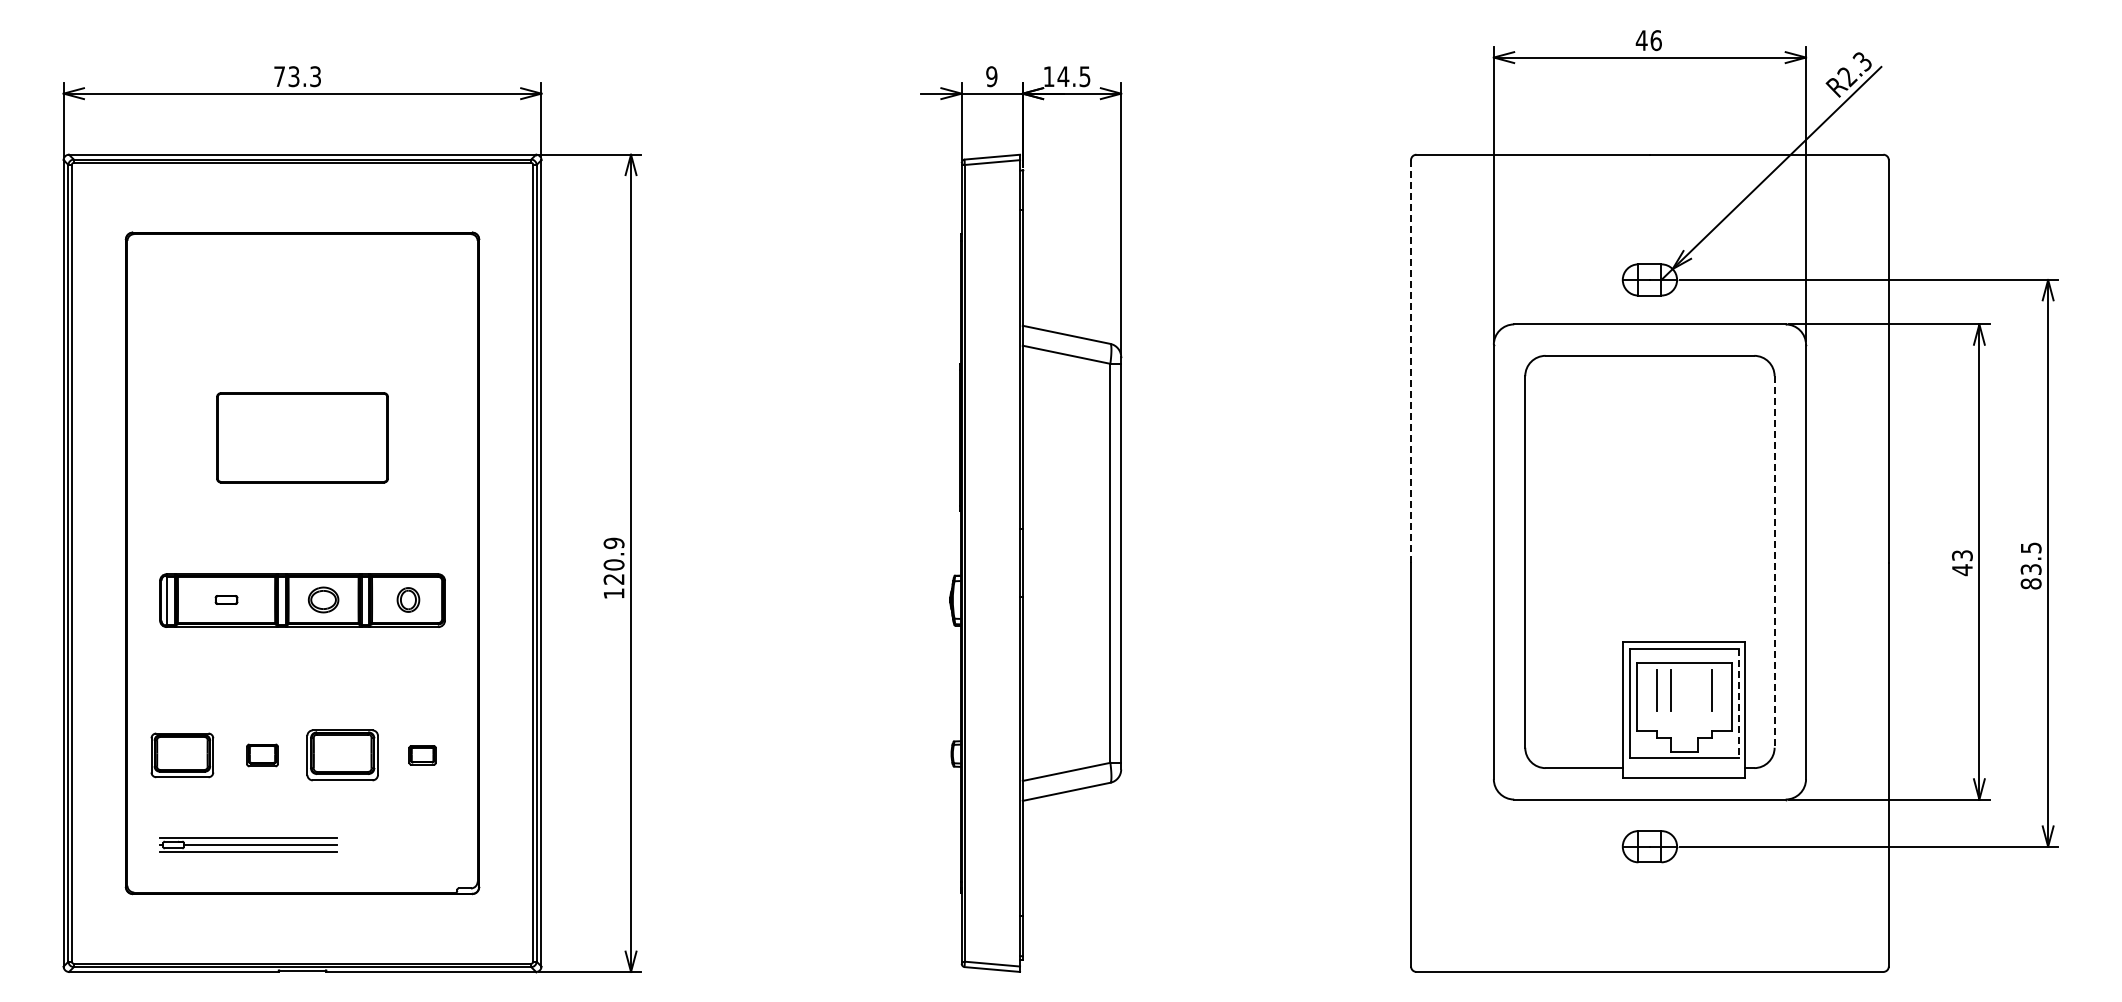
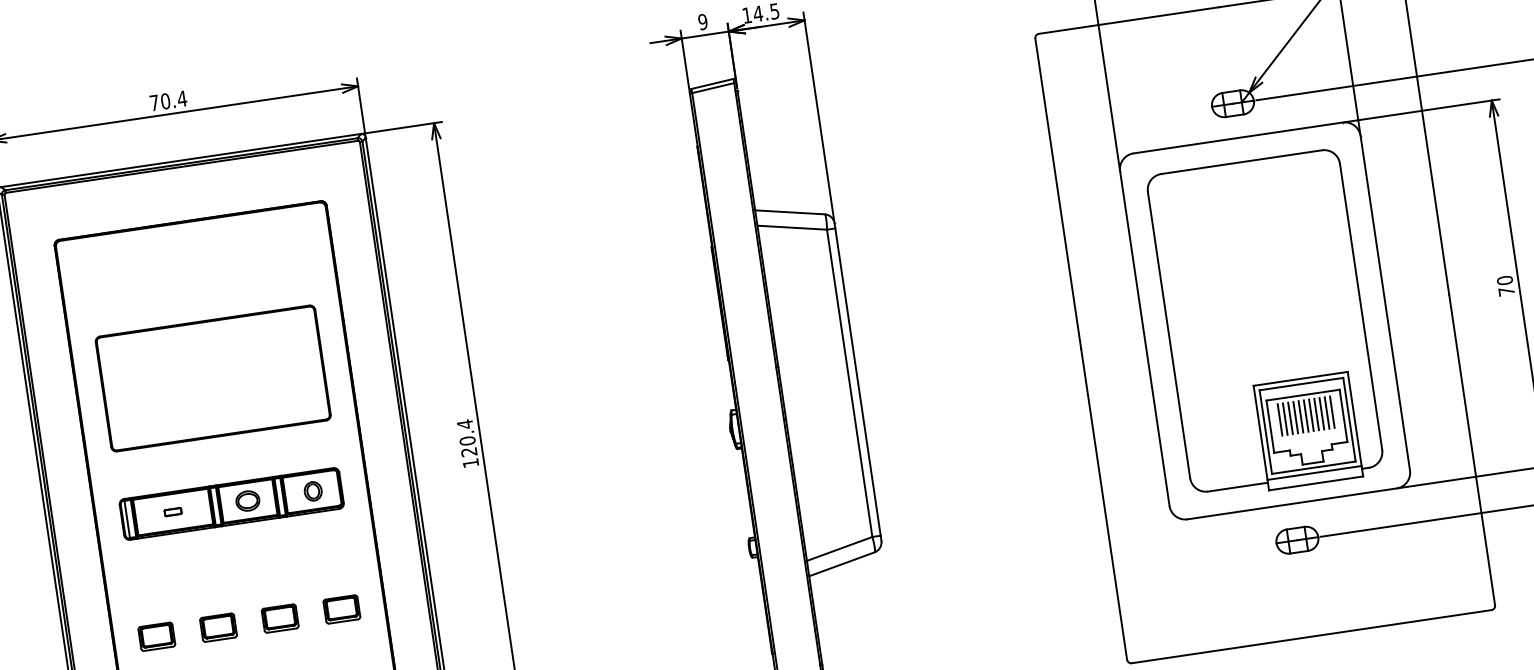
text: (304, 76) -> (173, 100), 73.3 -> 70.4
line: (1411, 361) -> (1058, 193), dashed -> solid
part: (302, 437) -> (213, 378), size x1.67
text: (613, 543) -> (464, 424), 120.9 -> 120.4
line: (1774, 561) -> (1360, 306), dashed -> solid
text: (1962, 563) -> (1505, 286), 43 -> 70
line: (1650, 690) -> (1280, 419), added
line: (1663, 690) -> (1290, 418), added
line: (1677, 690) -> (1300, 416), added
line: (1684, 690) -> (1306, 415), added
line: (1691, 690) -> (1311, 415), added
line: (1697, 690) -> (1316, 414), added
line: (1704, 690) -> (1321, 413), added
line: (1718, 690) -> (1332, 412), added
line: (1738, 703) -> (1349, 419), dashed -> solid
part: (182, 755) -> (156, 636), size x0.71
part: (262, 755) -> (218, 627), size x1.43
part: (342, 755) -> (280, 618), size x0.62
part: (422, 755) -> (341, 609), size x1.67
line: (1684, 764) -> (1314, 472), added

